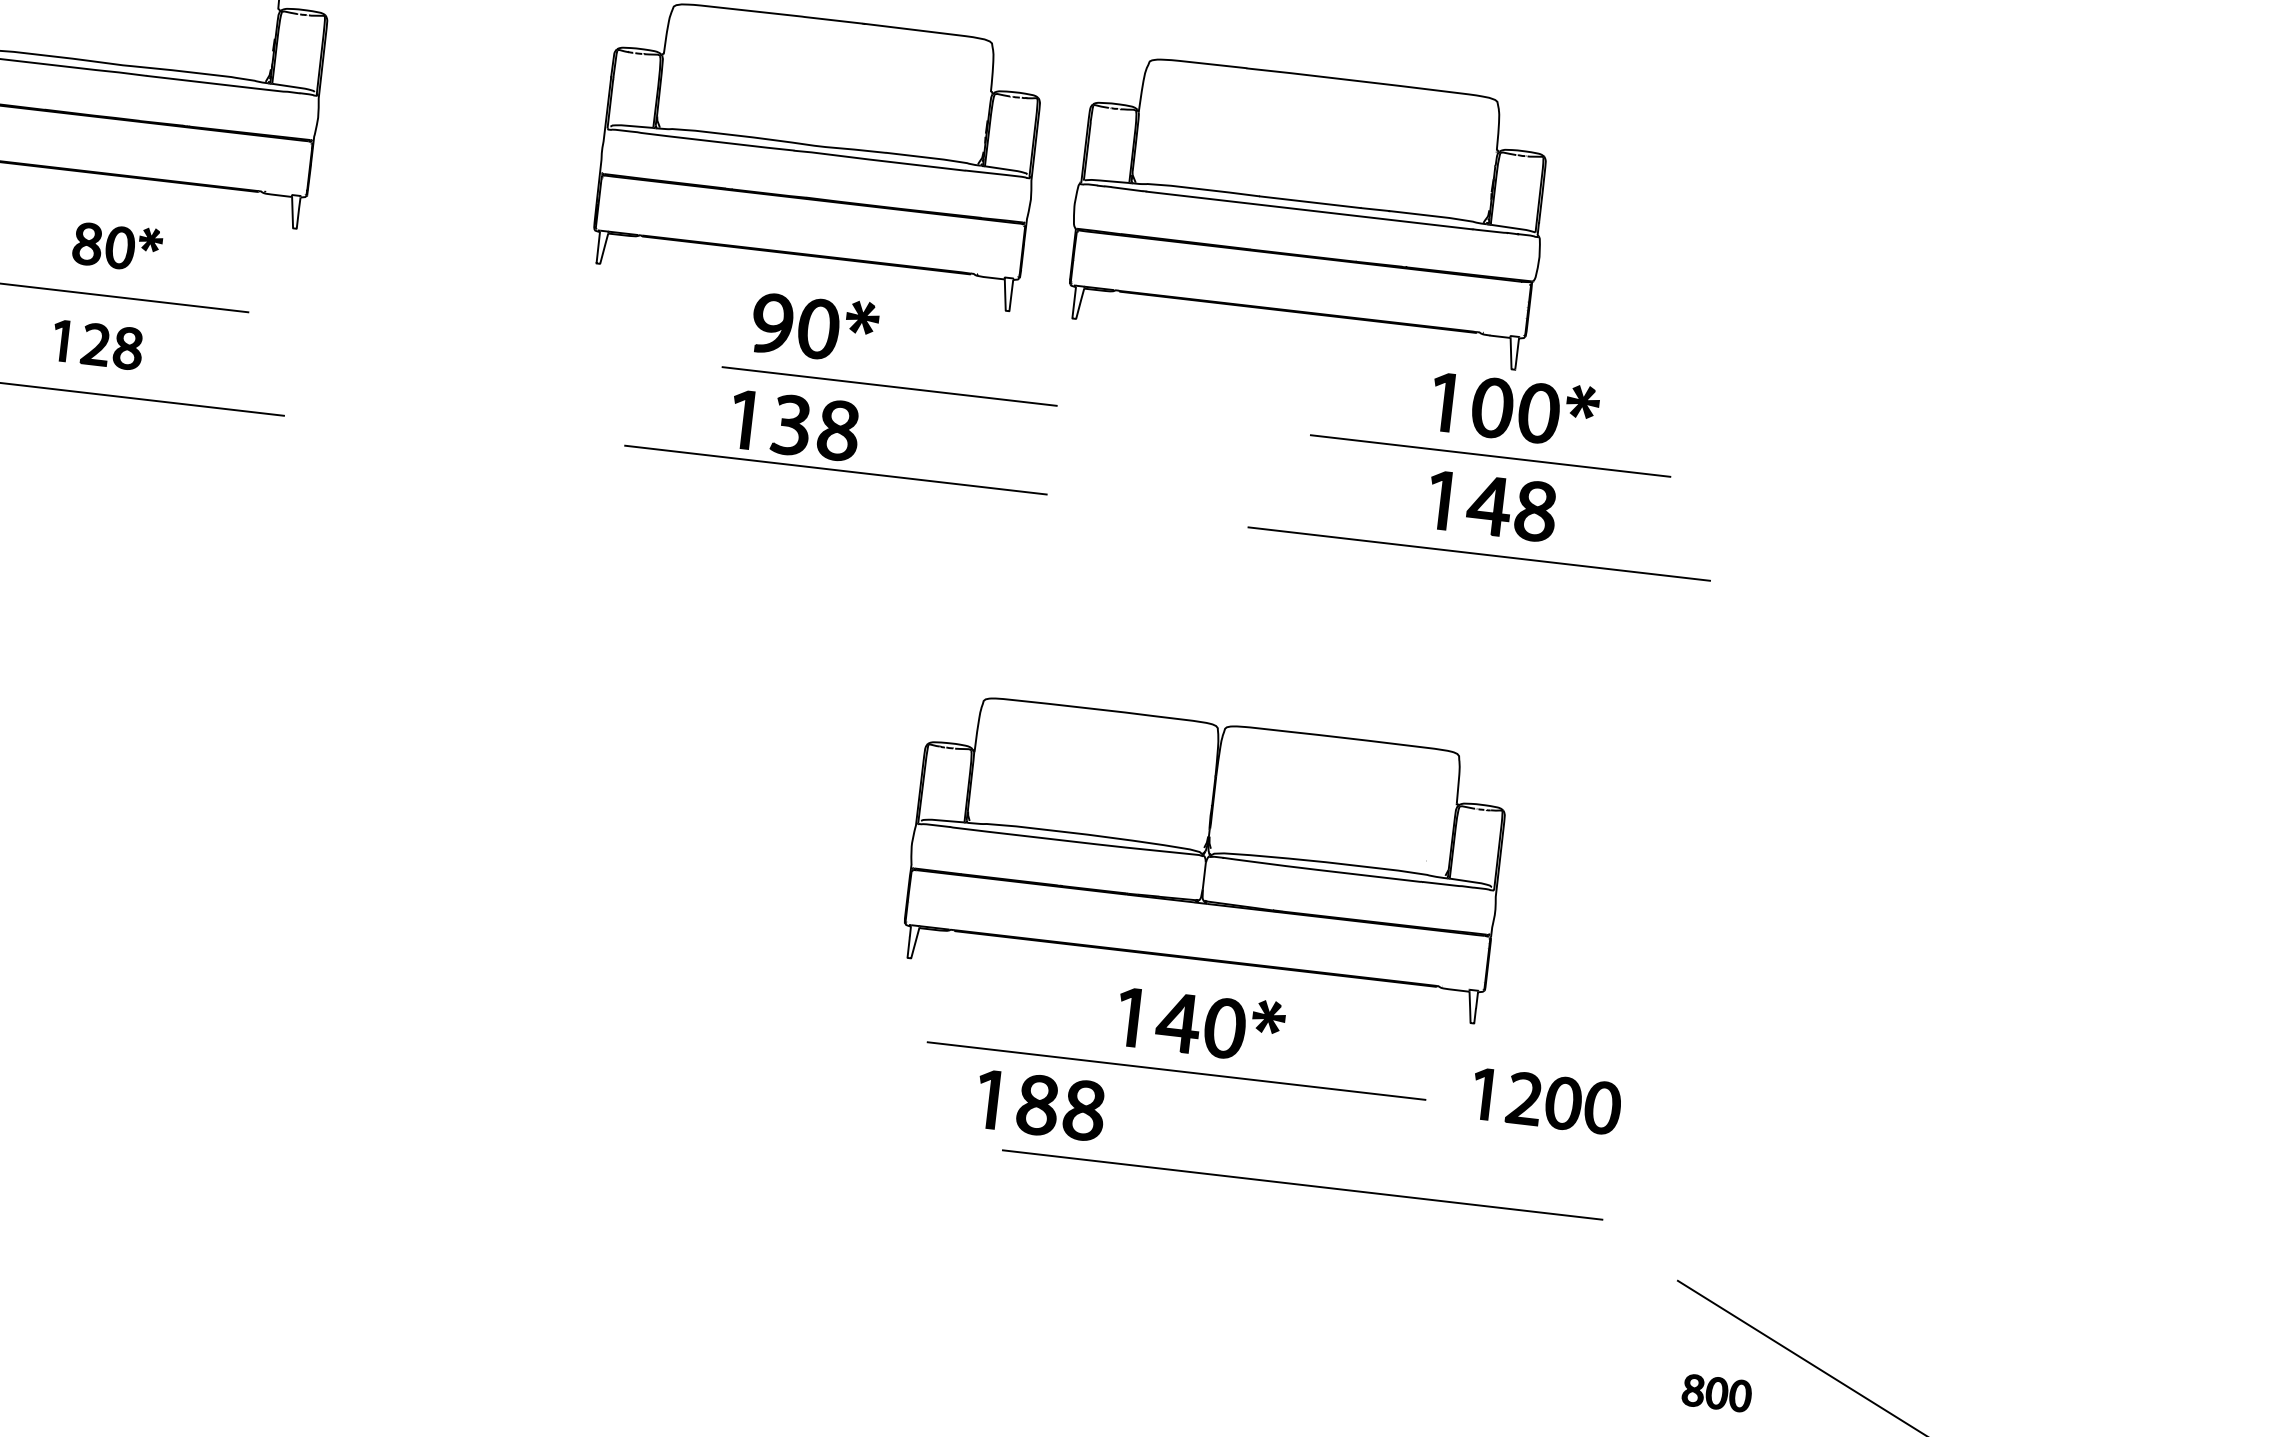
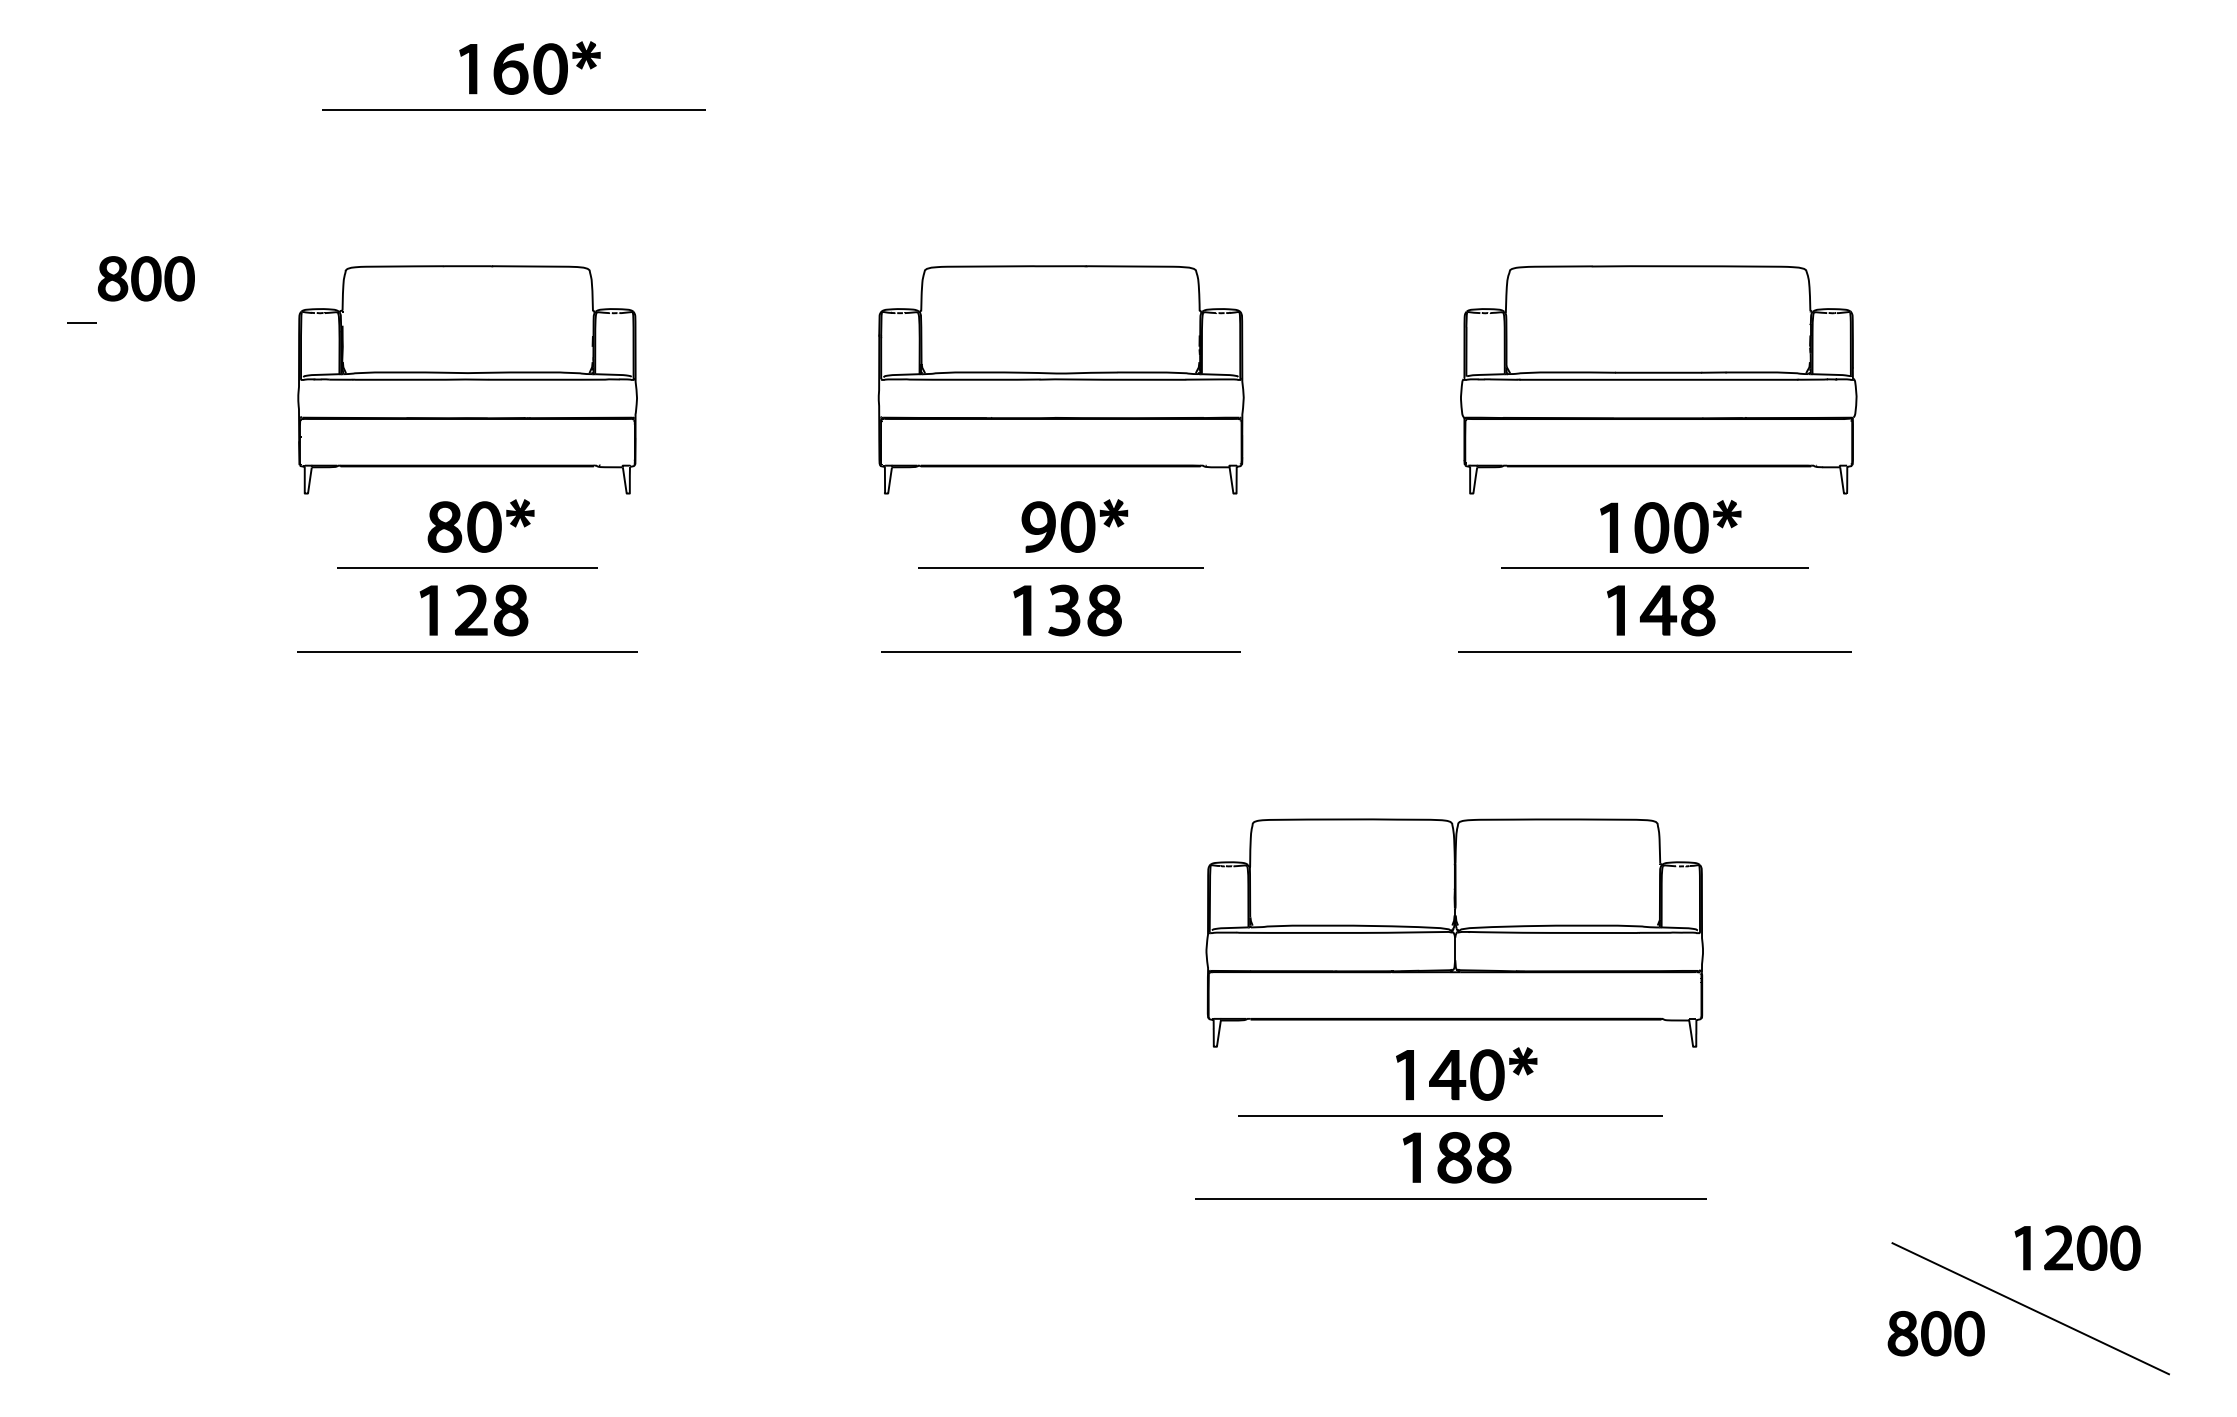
part: (1309, 210) -> (1658, 379), moved
part: (116, 245) -> (480, 525), size x1.43
part: (97, 344) -> (473, 610), size x1.43
line: (888, 385) -> (1060, 567), moved
line: (835, 469) -> (1060, 651), moved
part: (1546, 1100) -> (2077, 1247), moved
part: (1041, 1105) -> (1457, 1157), moved
line: (1302, 1184) -> (1450, 1198), moved
part: (1716, 1392) -> (1935, 1333), size x1.67

